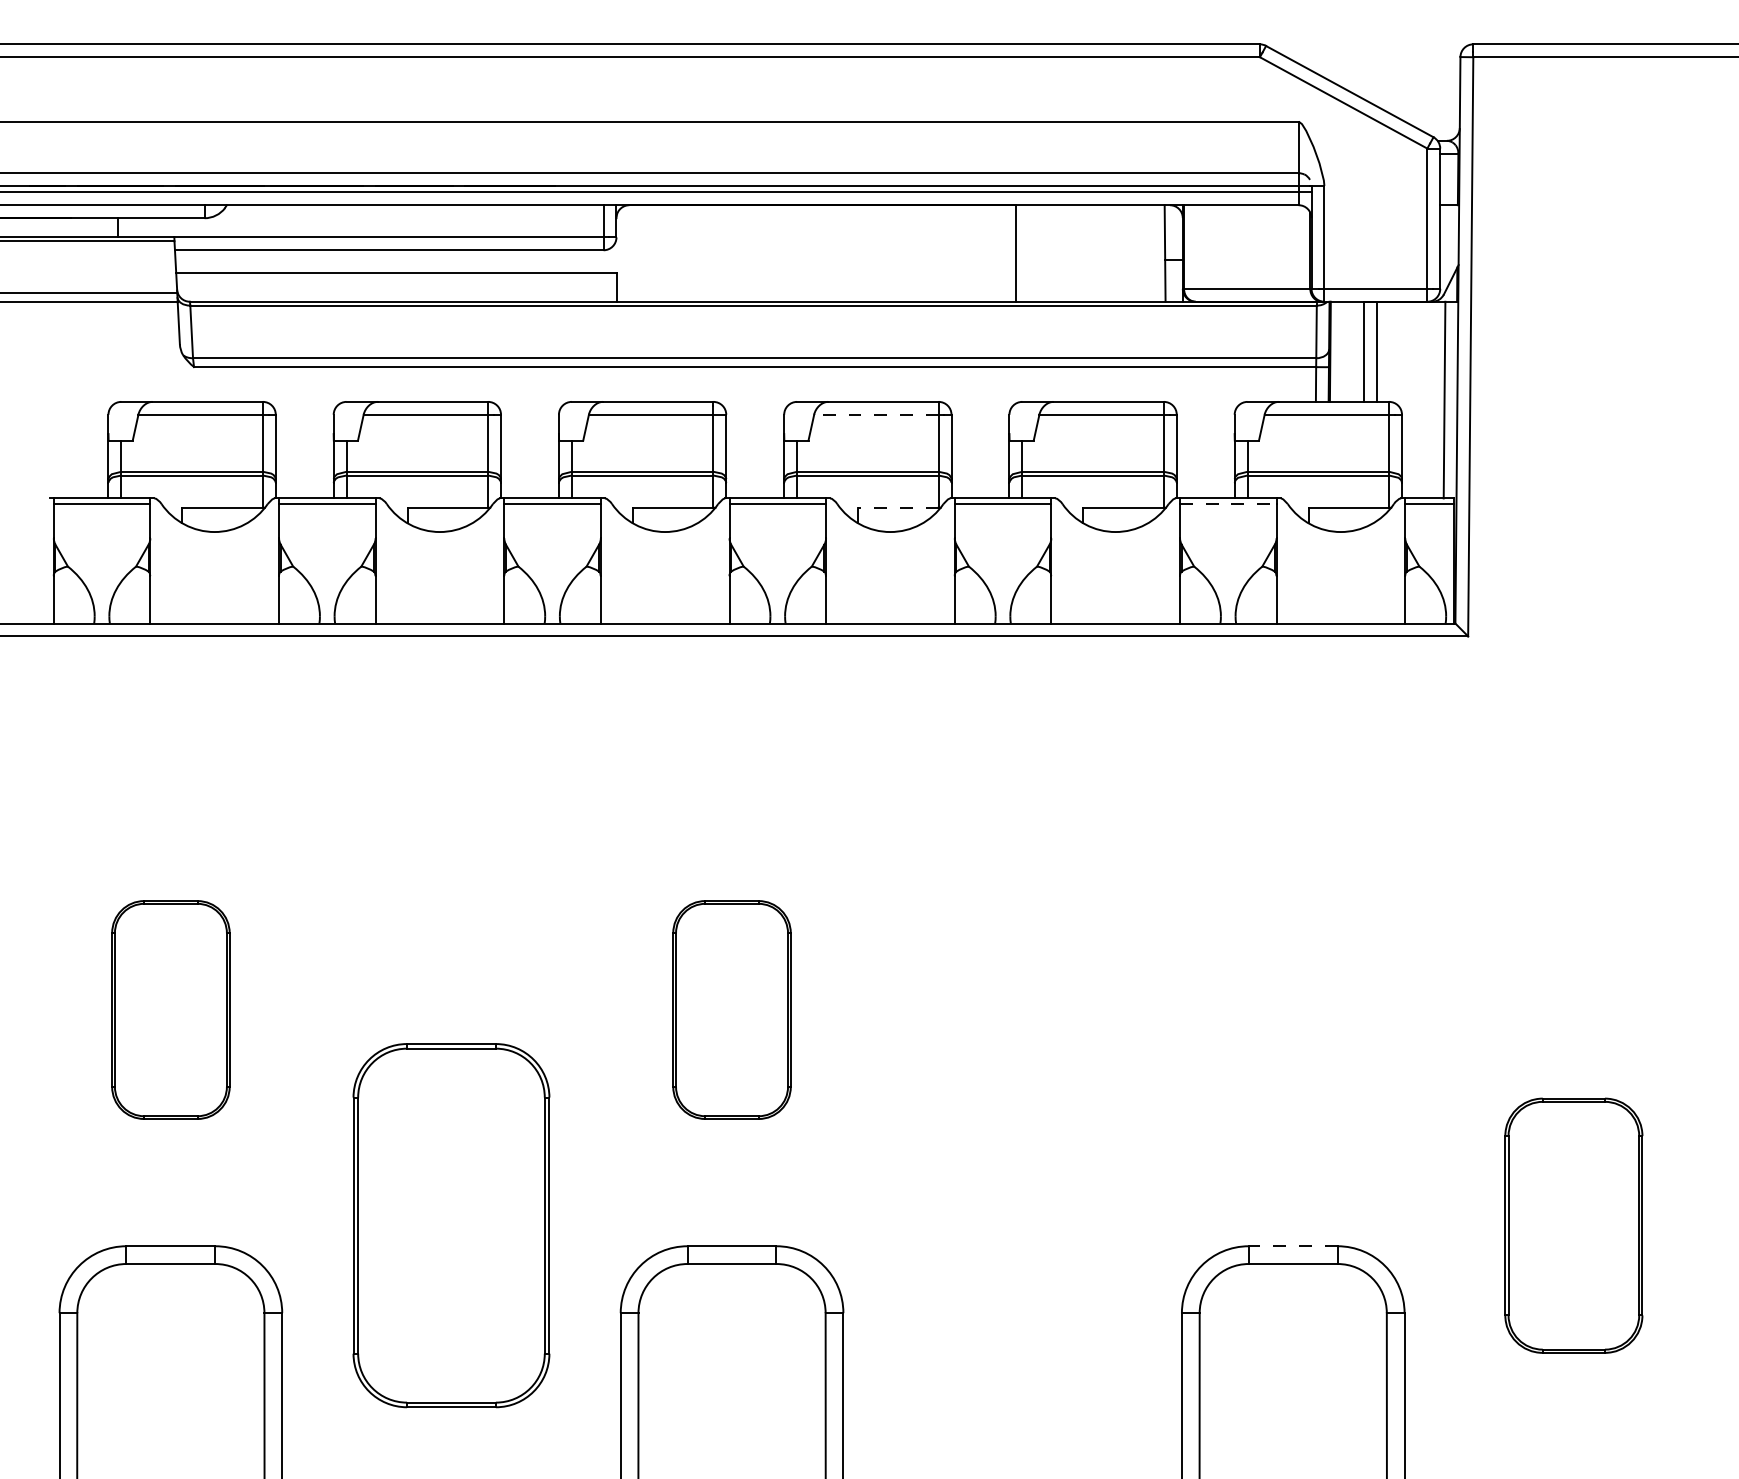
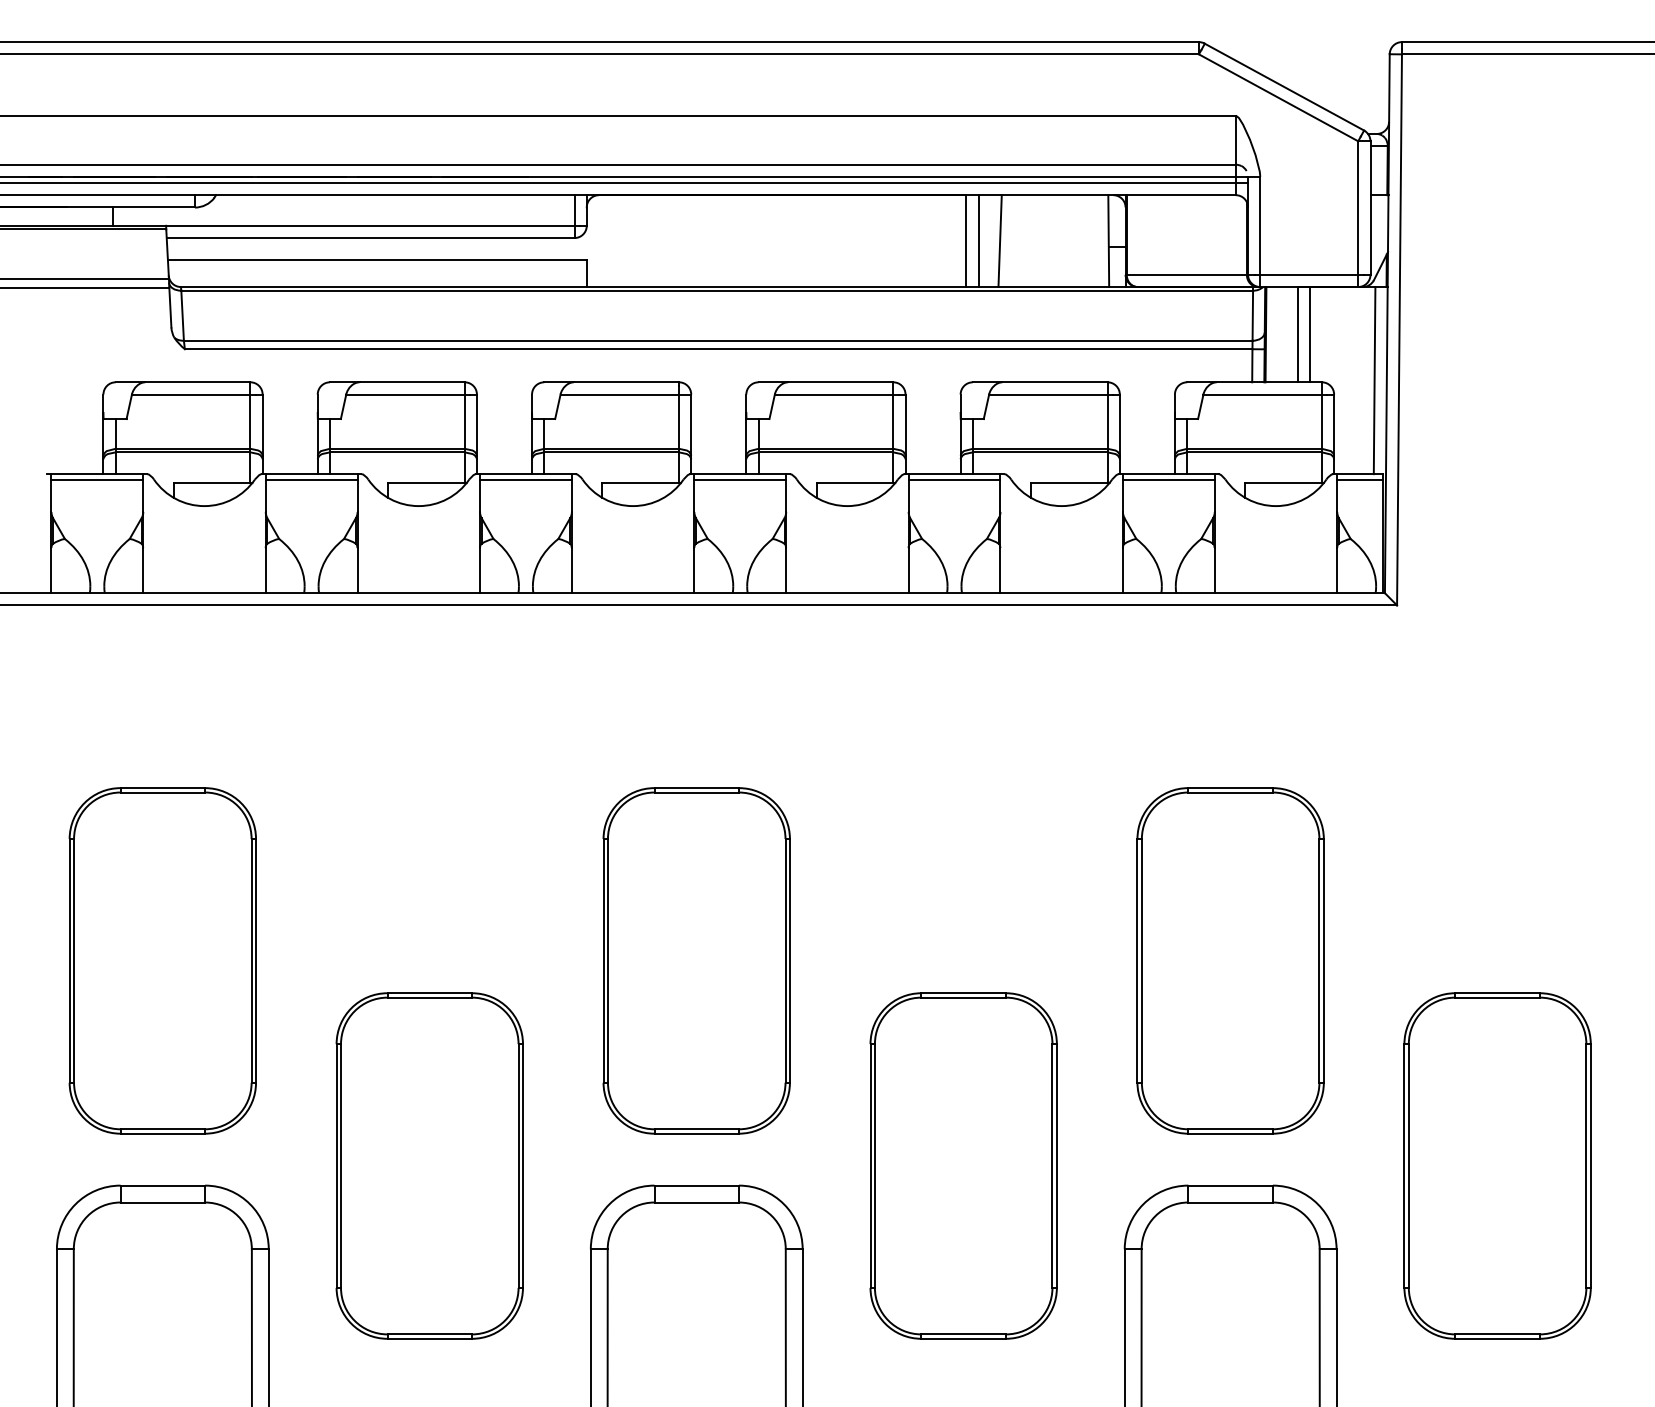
line: (1028, 253) -> (978, 241), added
line: (1050, 253) -> (999, 241), added
line: (875, 414) -> (833, 394), dashed -> solid
line: (1228, 504) -> (1169, 479), dashed -> solid
line: (897, 507) -> (854, 482), dashed -> solid
part: (170, 1009) -> (162, 960), size x1.67
part: (731, 1009) -> (696, 960), size x1.67
part: (1293, 1009) -> (1230, 960), added
part: (1012, 1225) -> (963, 1165), added
part: (1573, 1225) -> (1497, 1165), size x1.43
line: (1292, 1246) -> (1229, 1185), dashed -> solid

